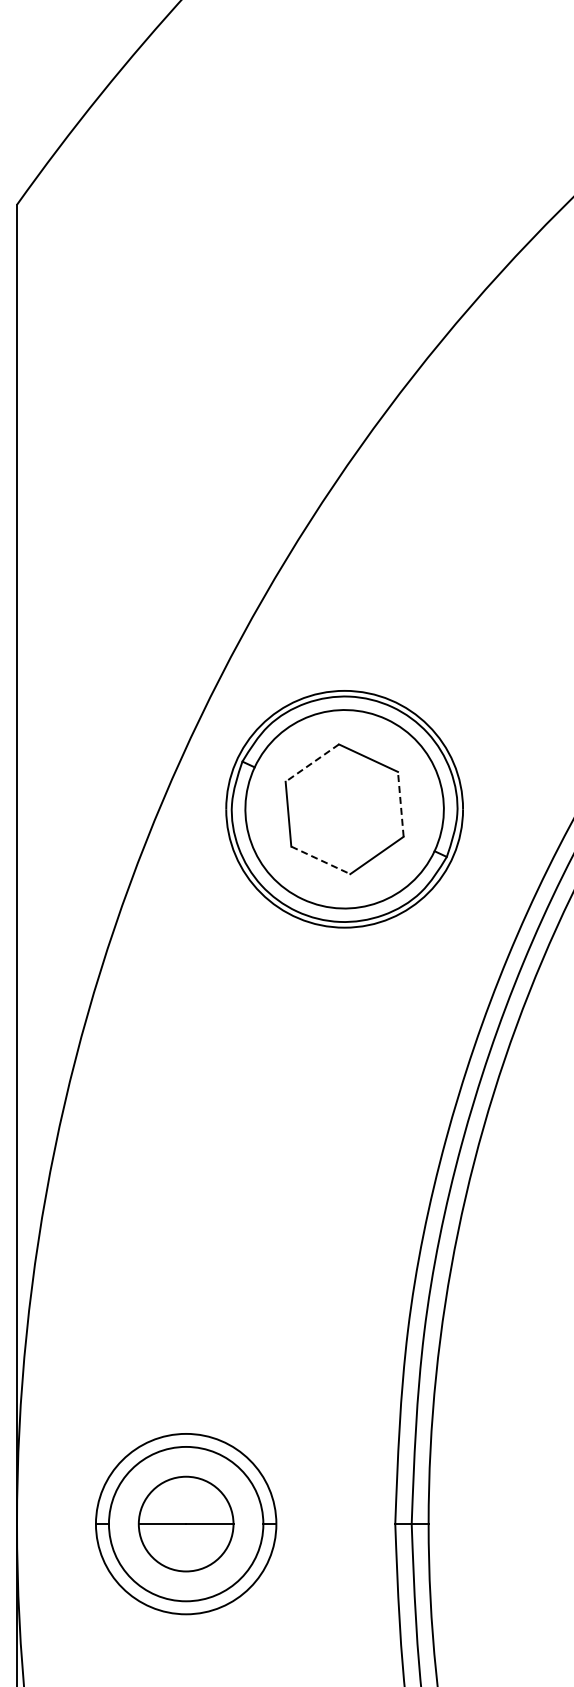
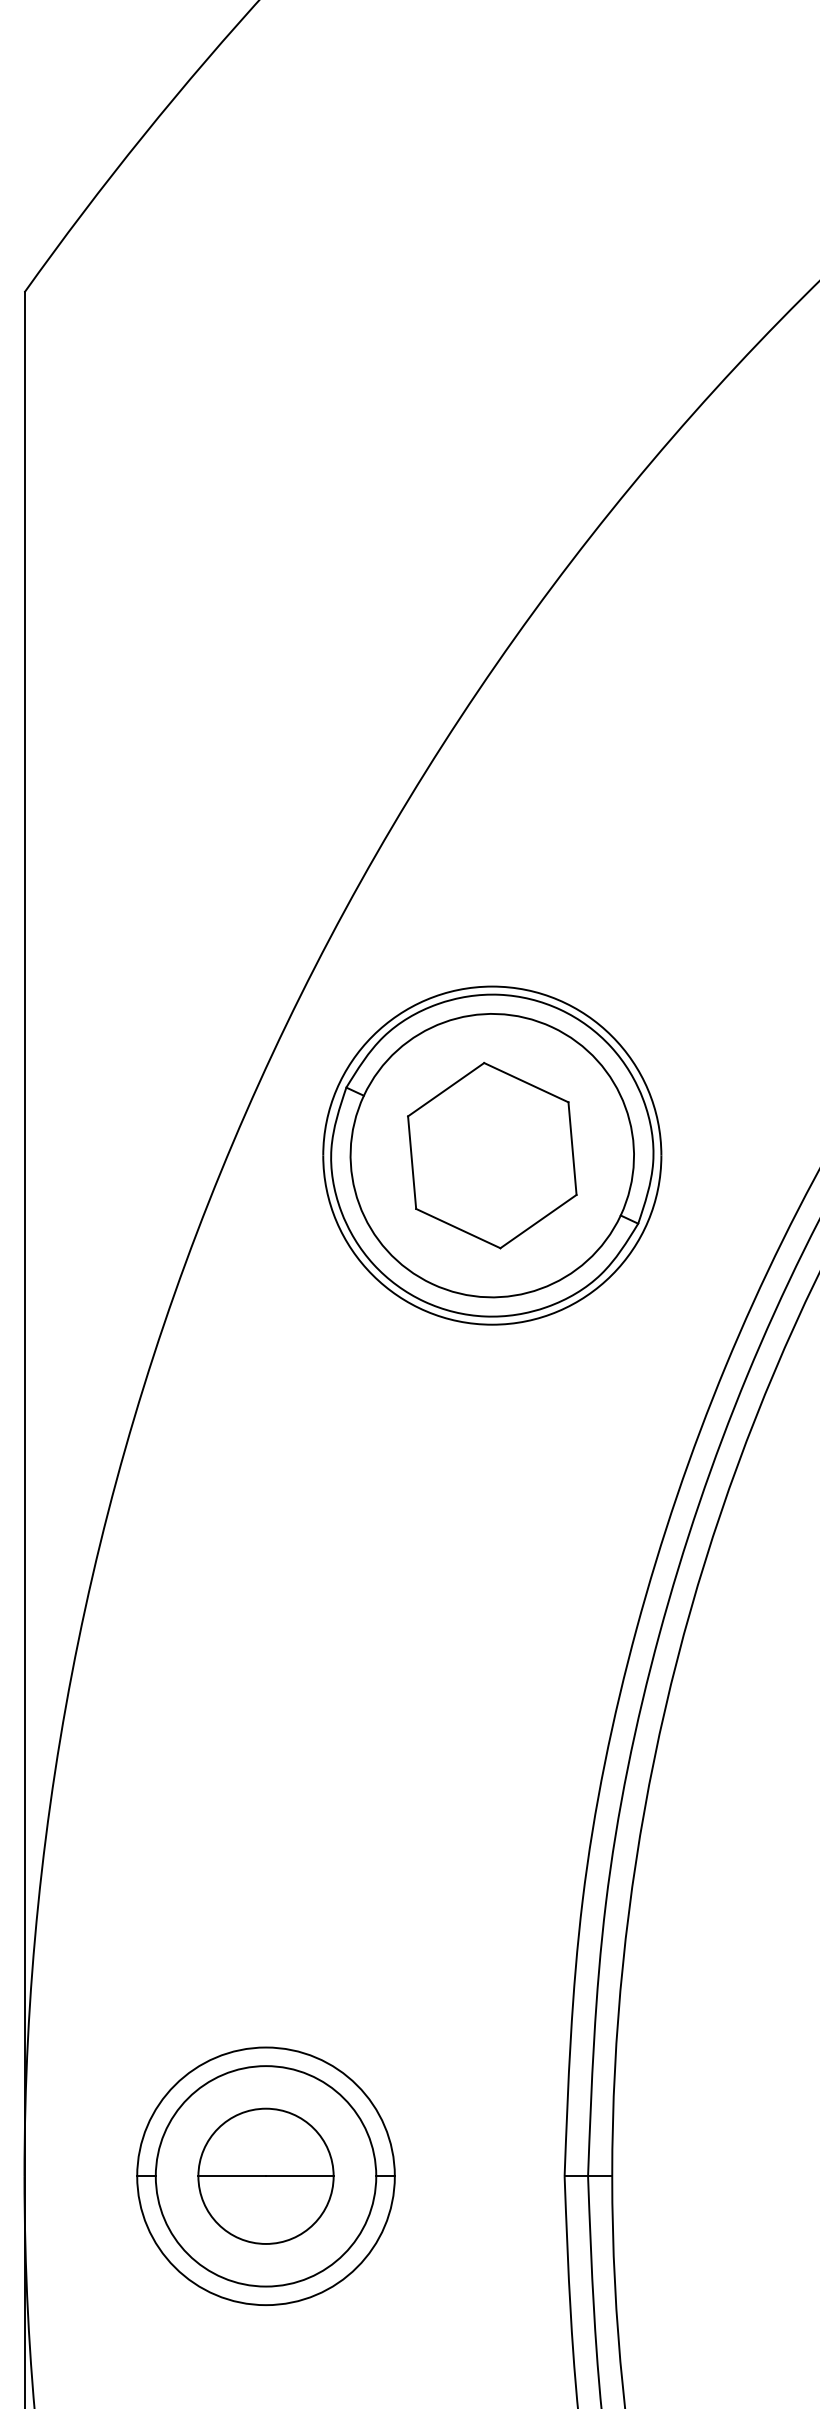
line: (312, 763) -> (446, 1090), dashed -> solid
line: (400, 804) -> (572, 1148), dashed -> solid
line: (320, 860) -> (457, 1228), dashed -> solid

